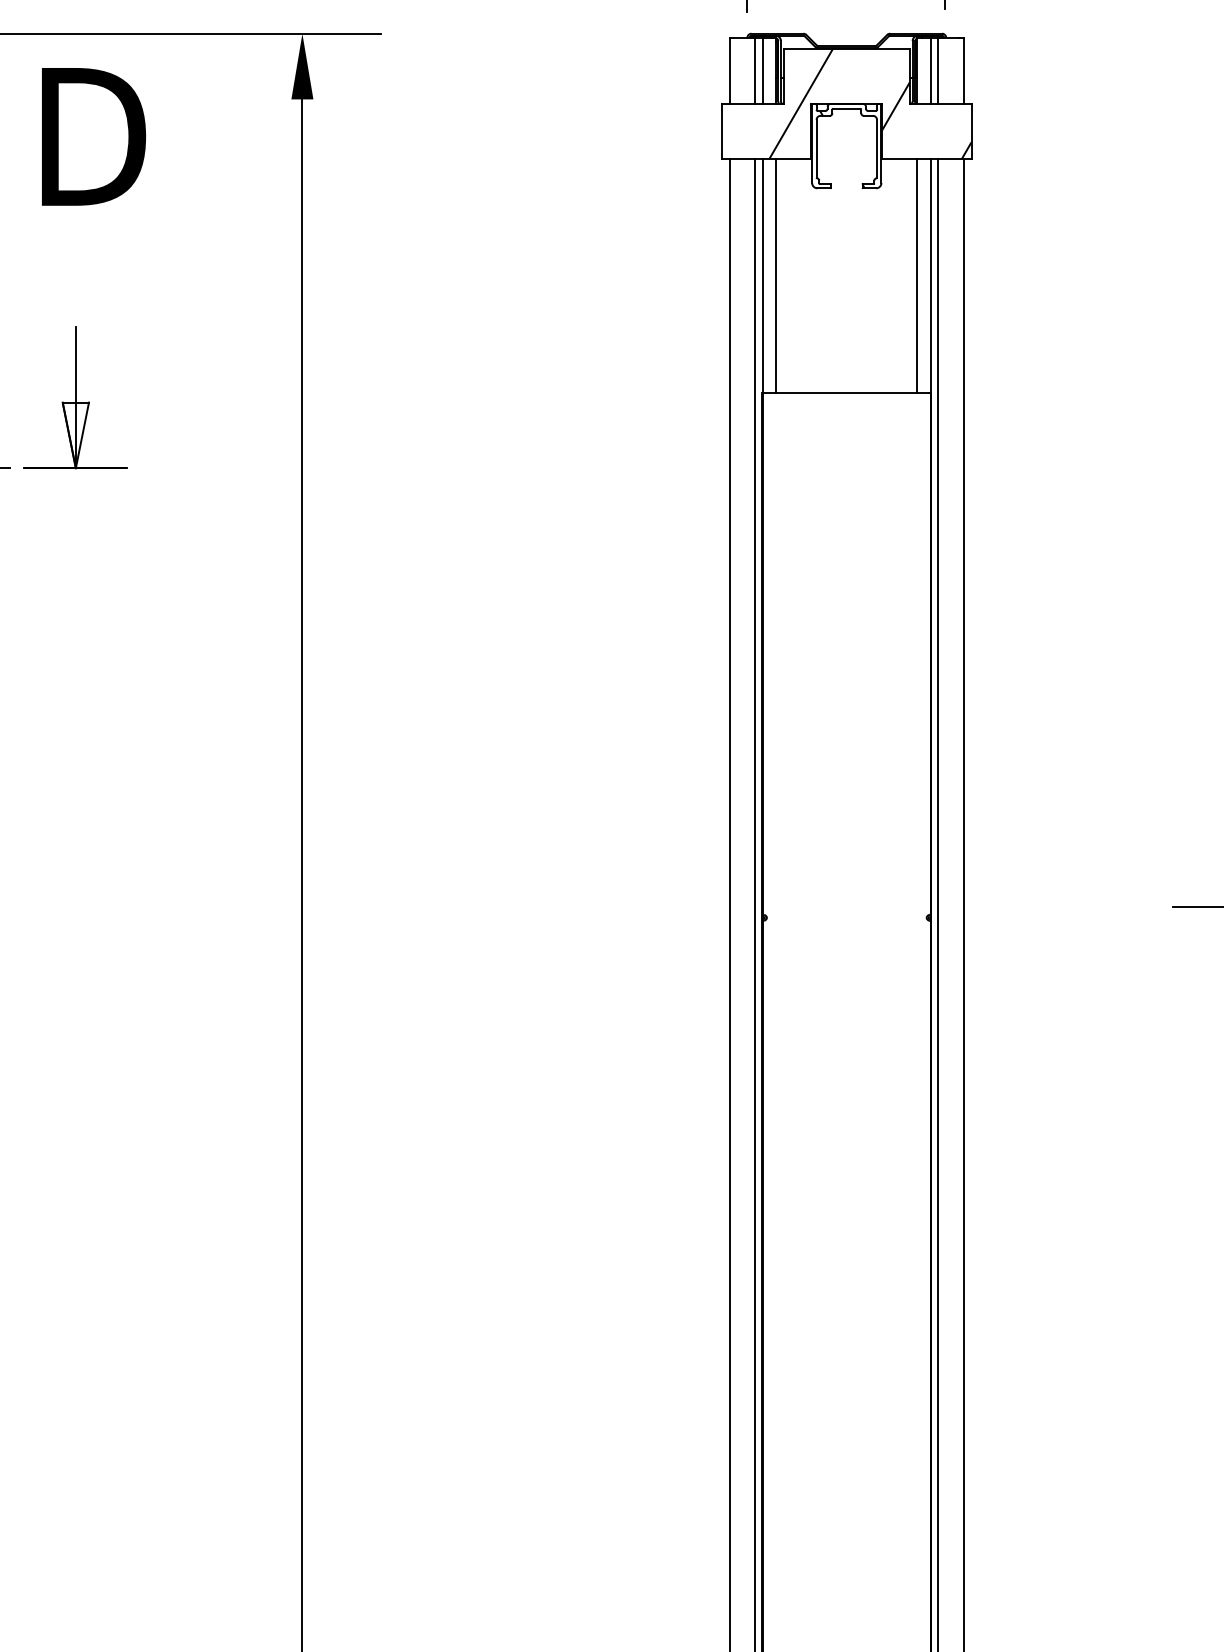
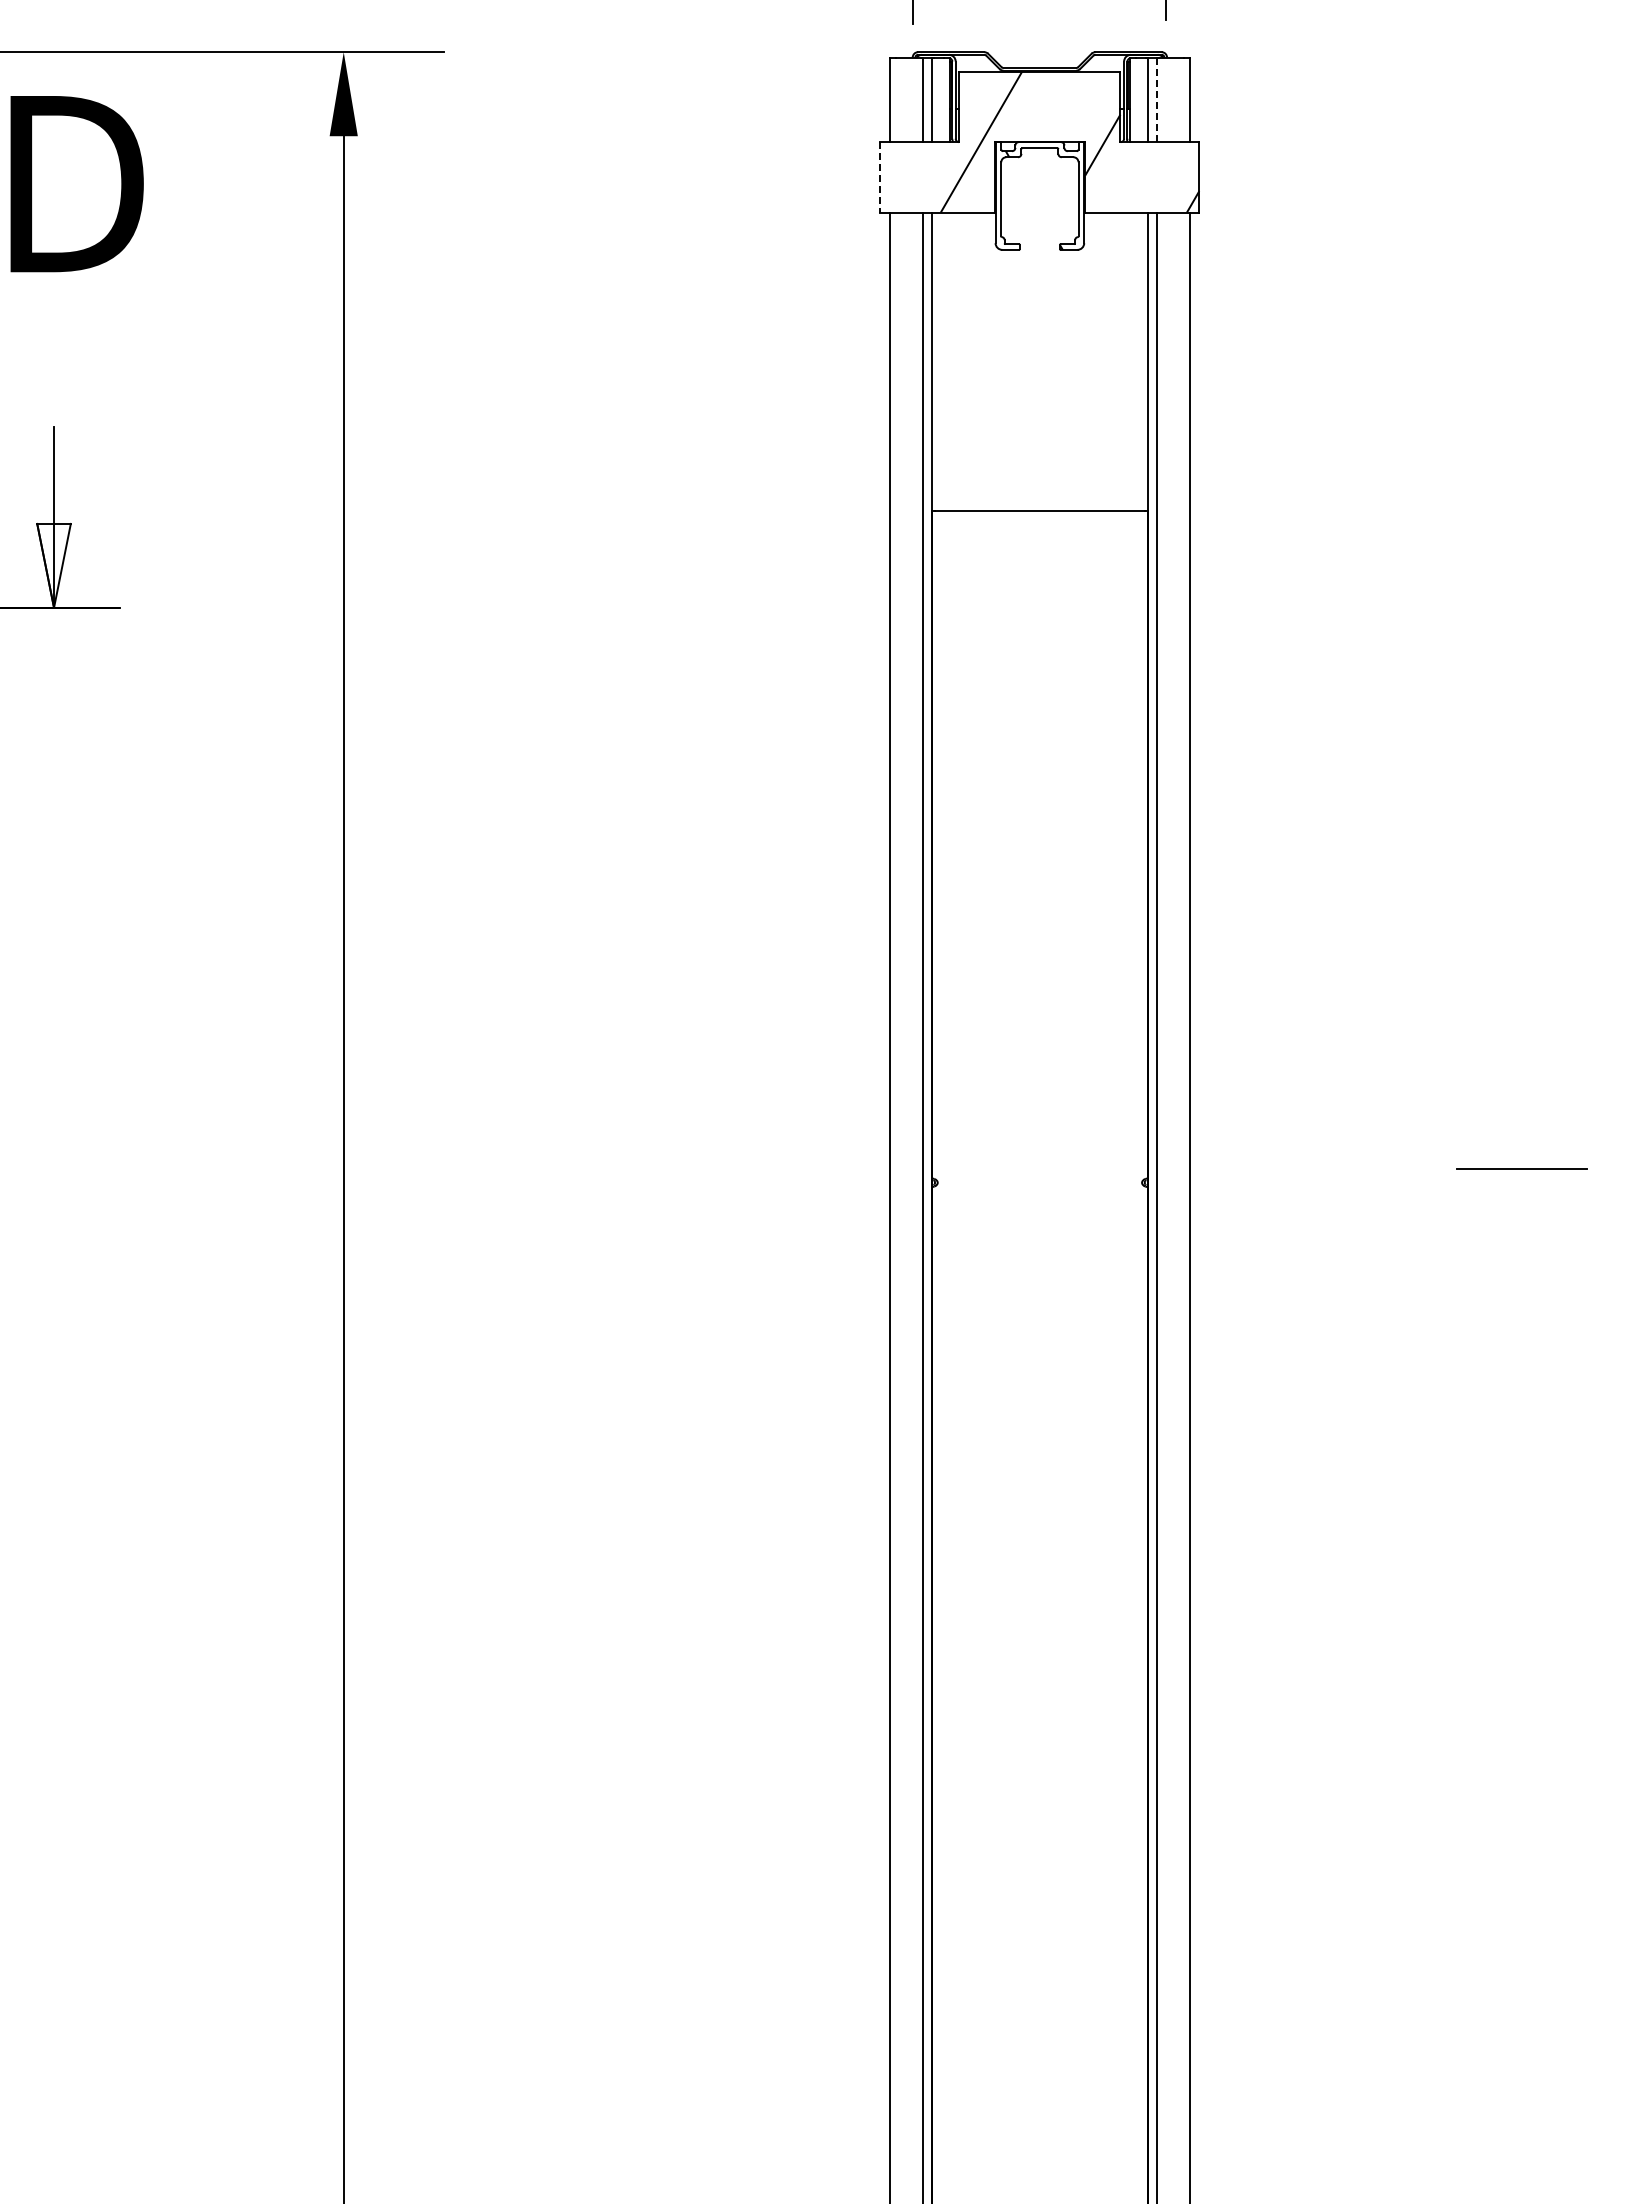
line: (937, 71) -> (1156, 100), solid -> dashed
line: (722, 131) -> (880, 177), solid -> dashed
line: (776, 275) -> (949, 361), removed
line: (916, 275) -> (1129, 361), removed

